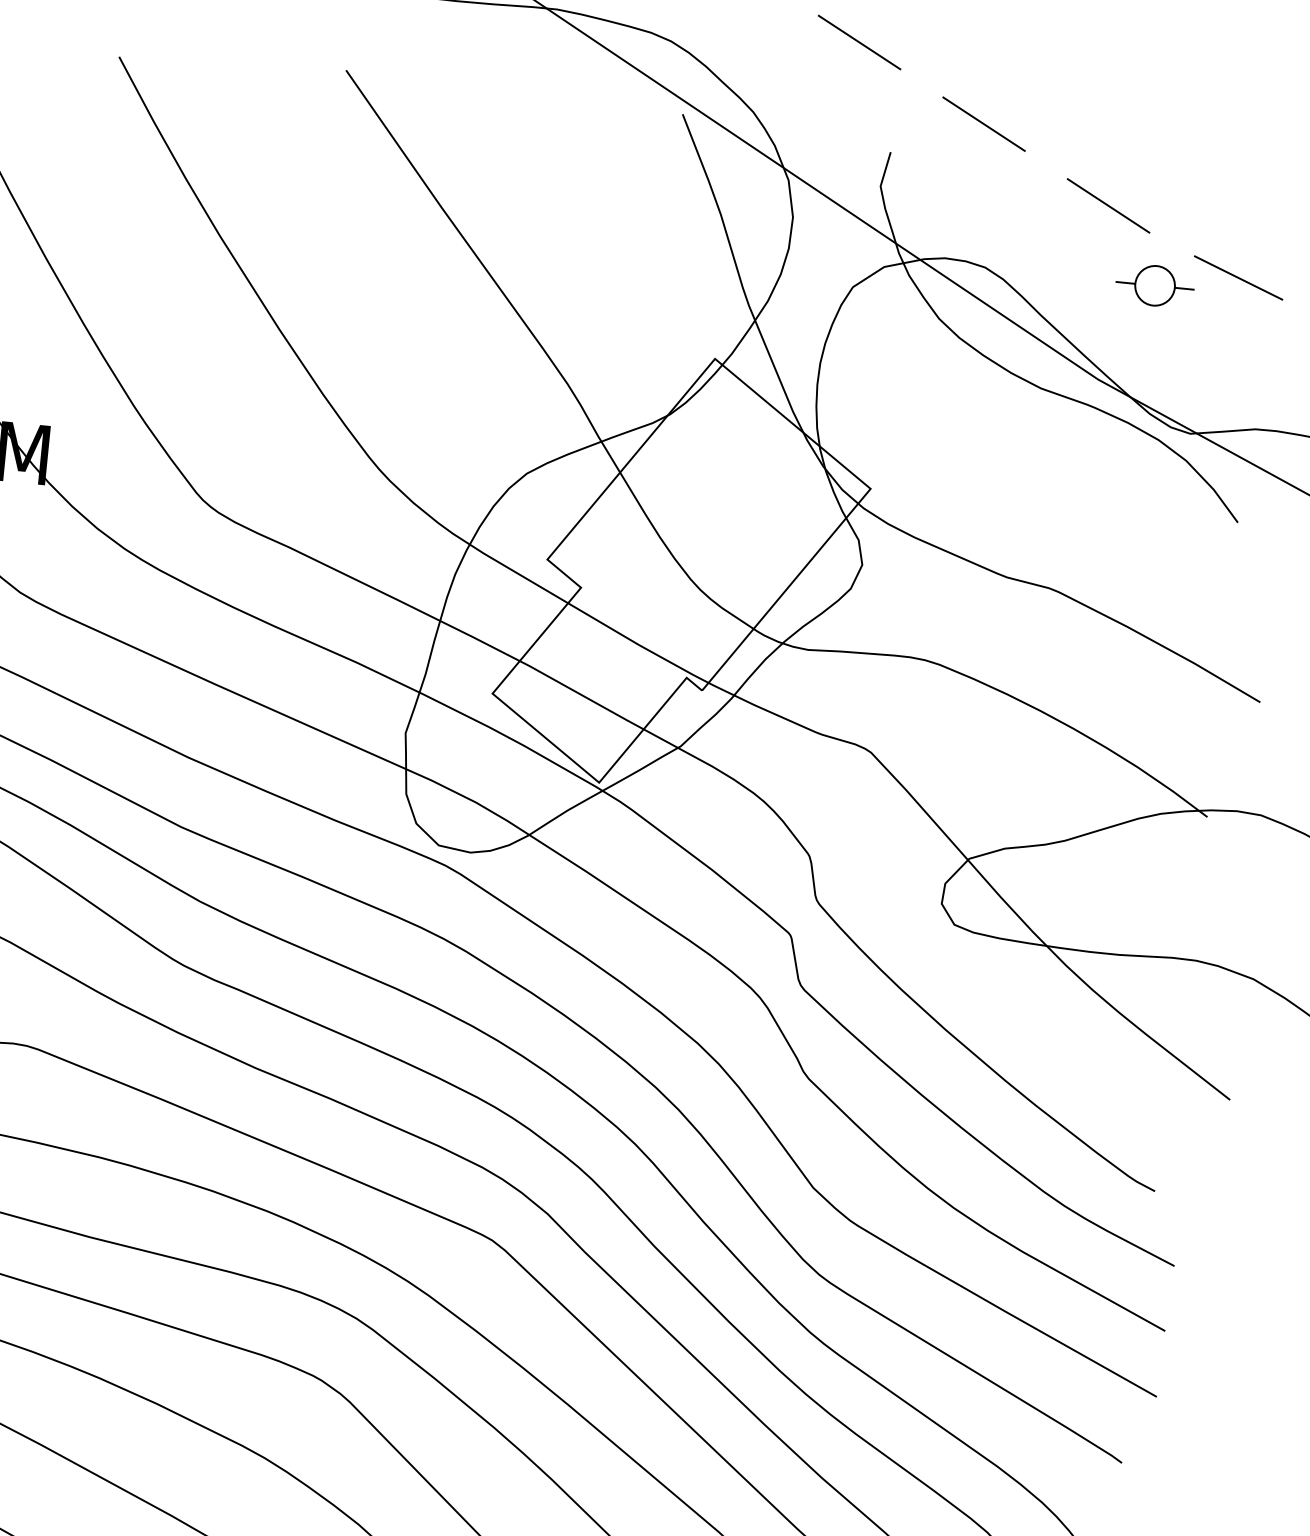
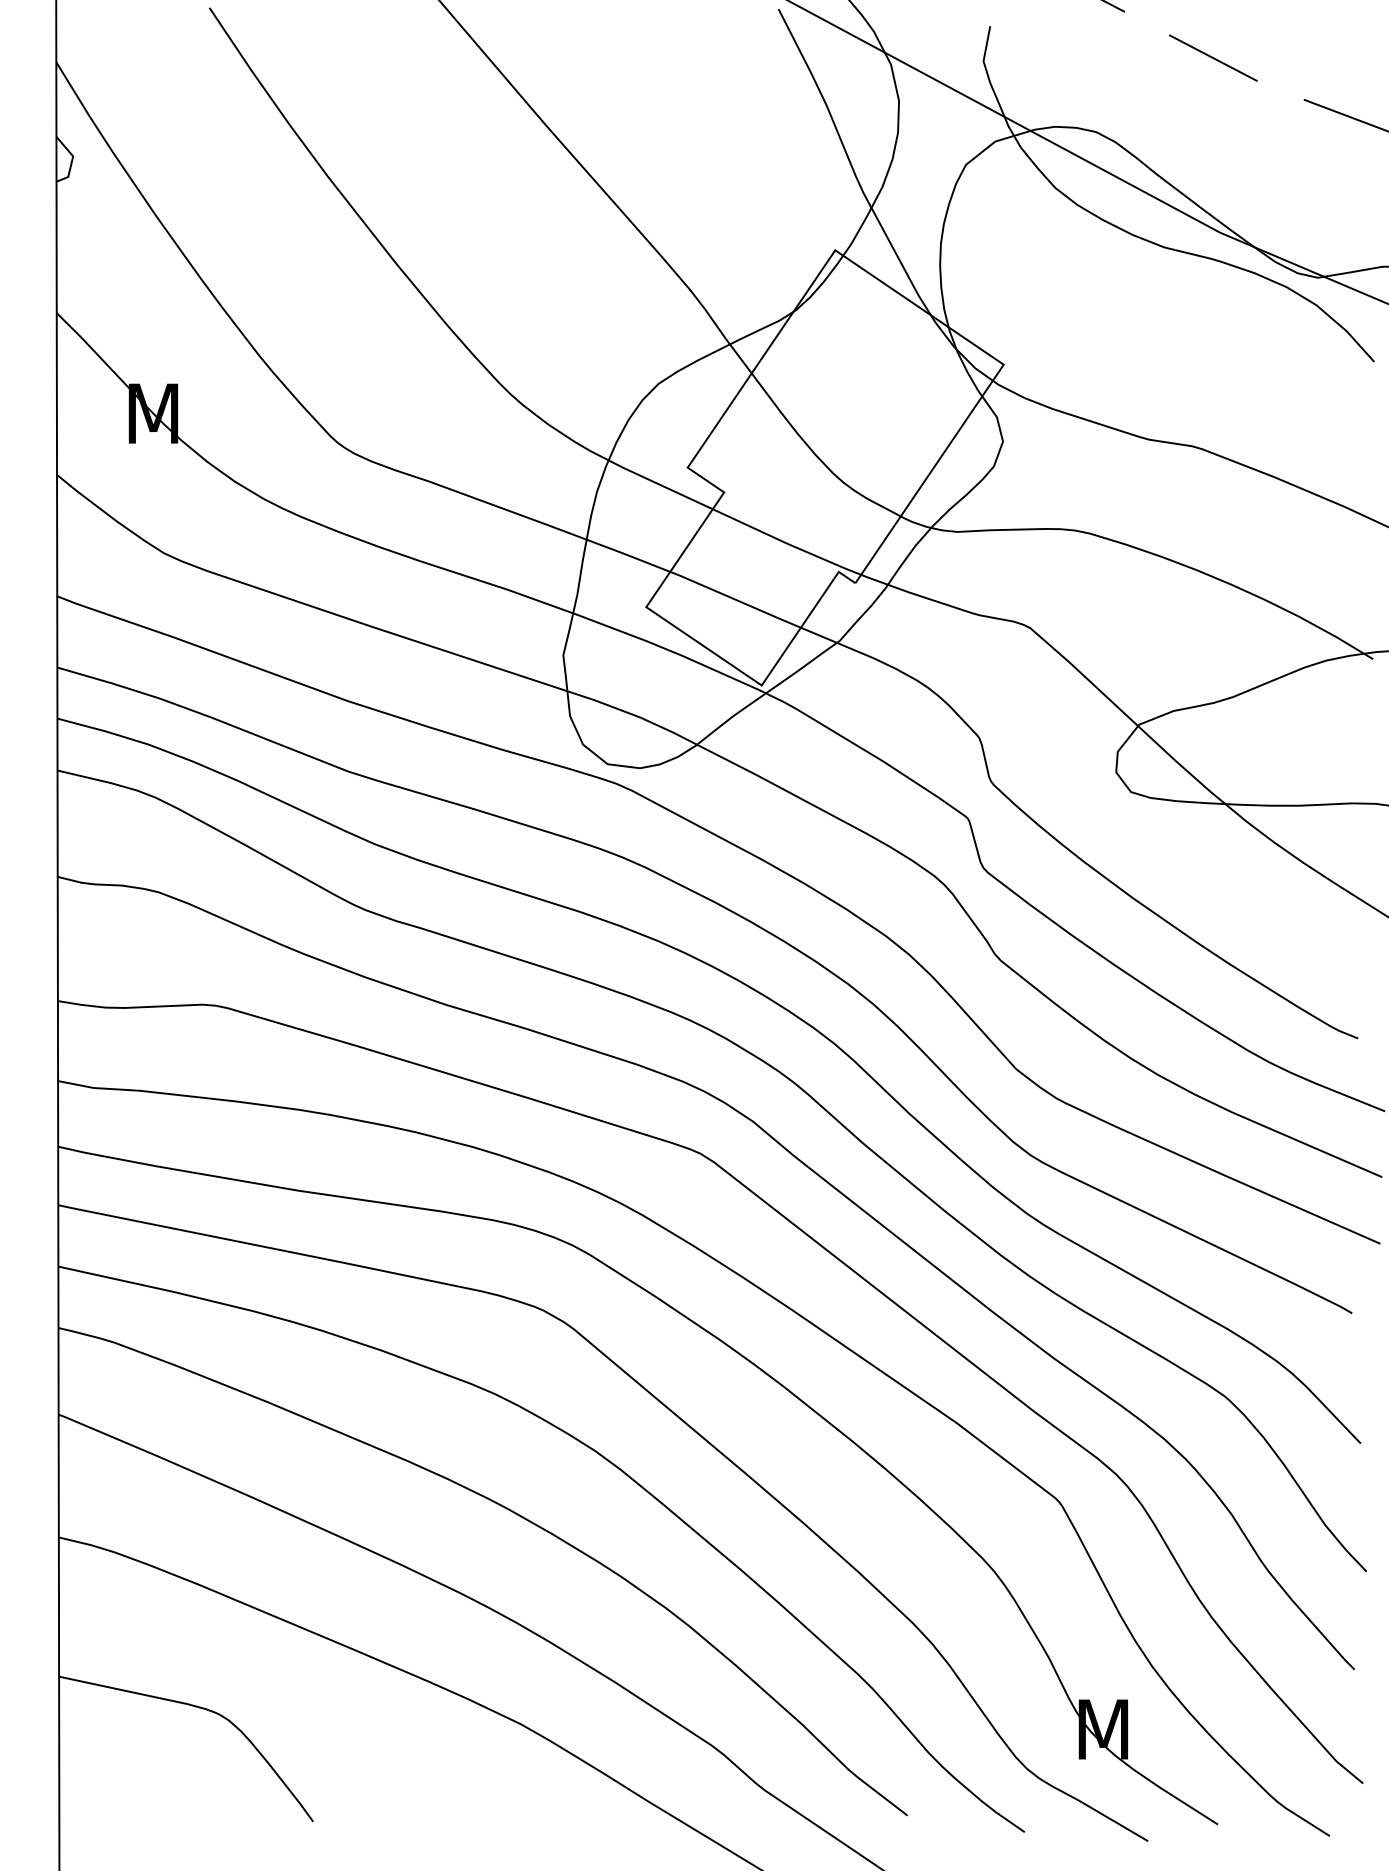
part: (1154, 285) -> (1267, 133), removed

